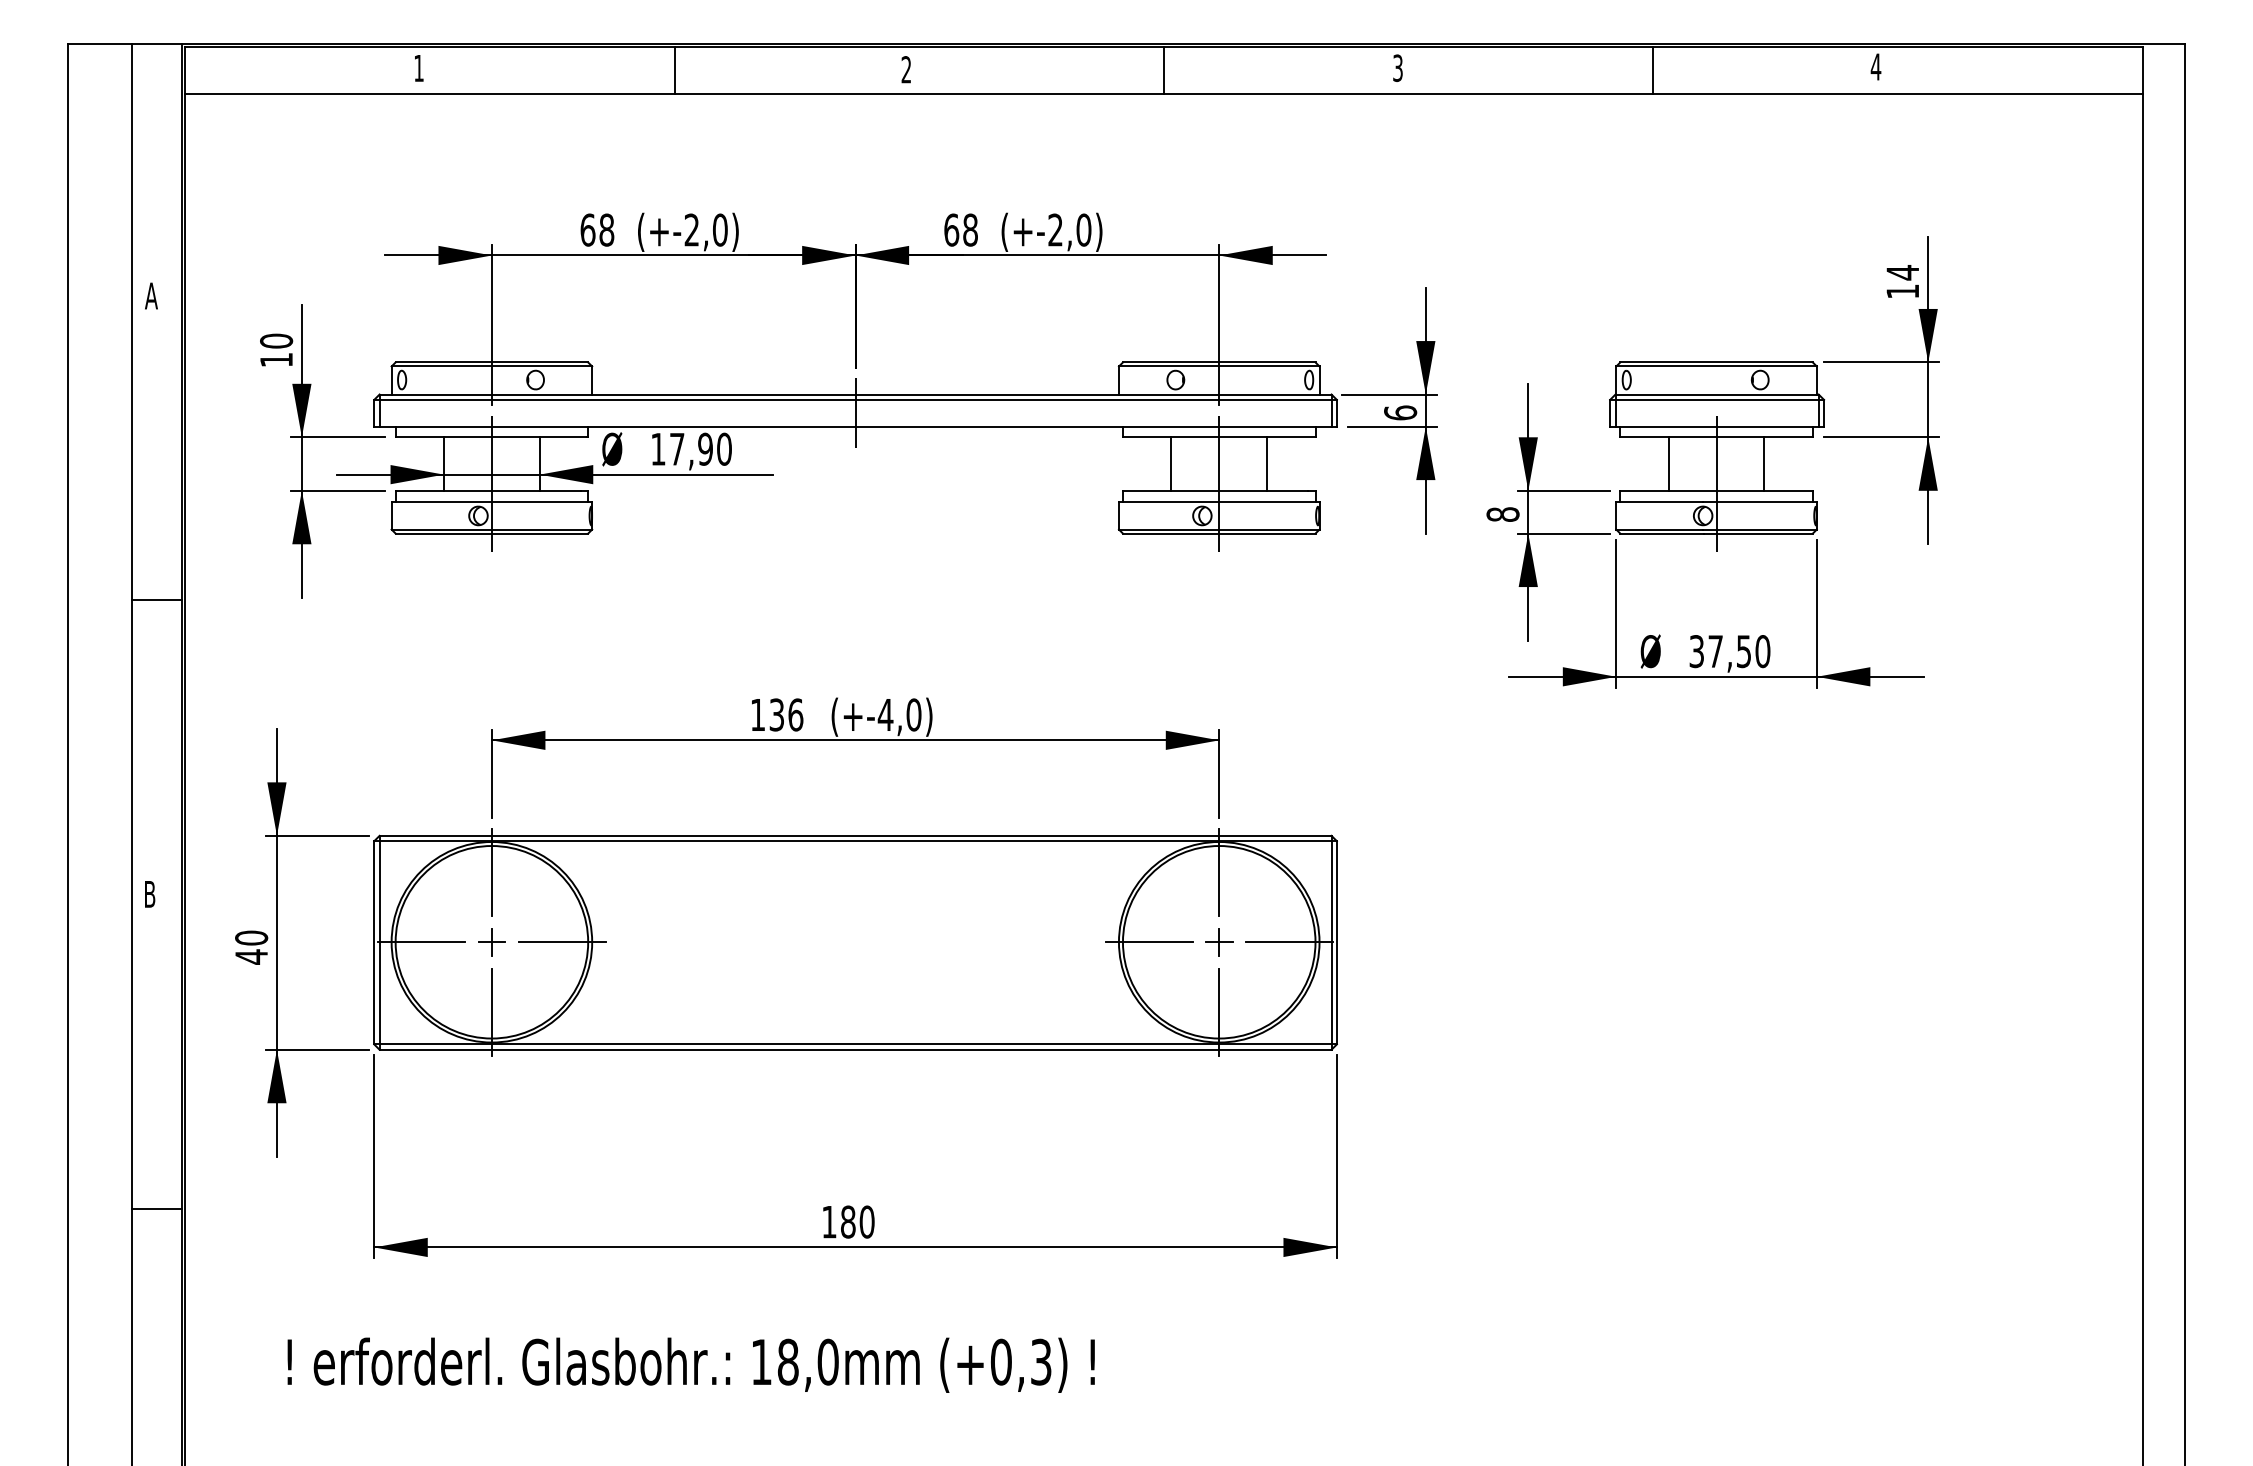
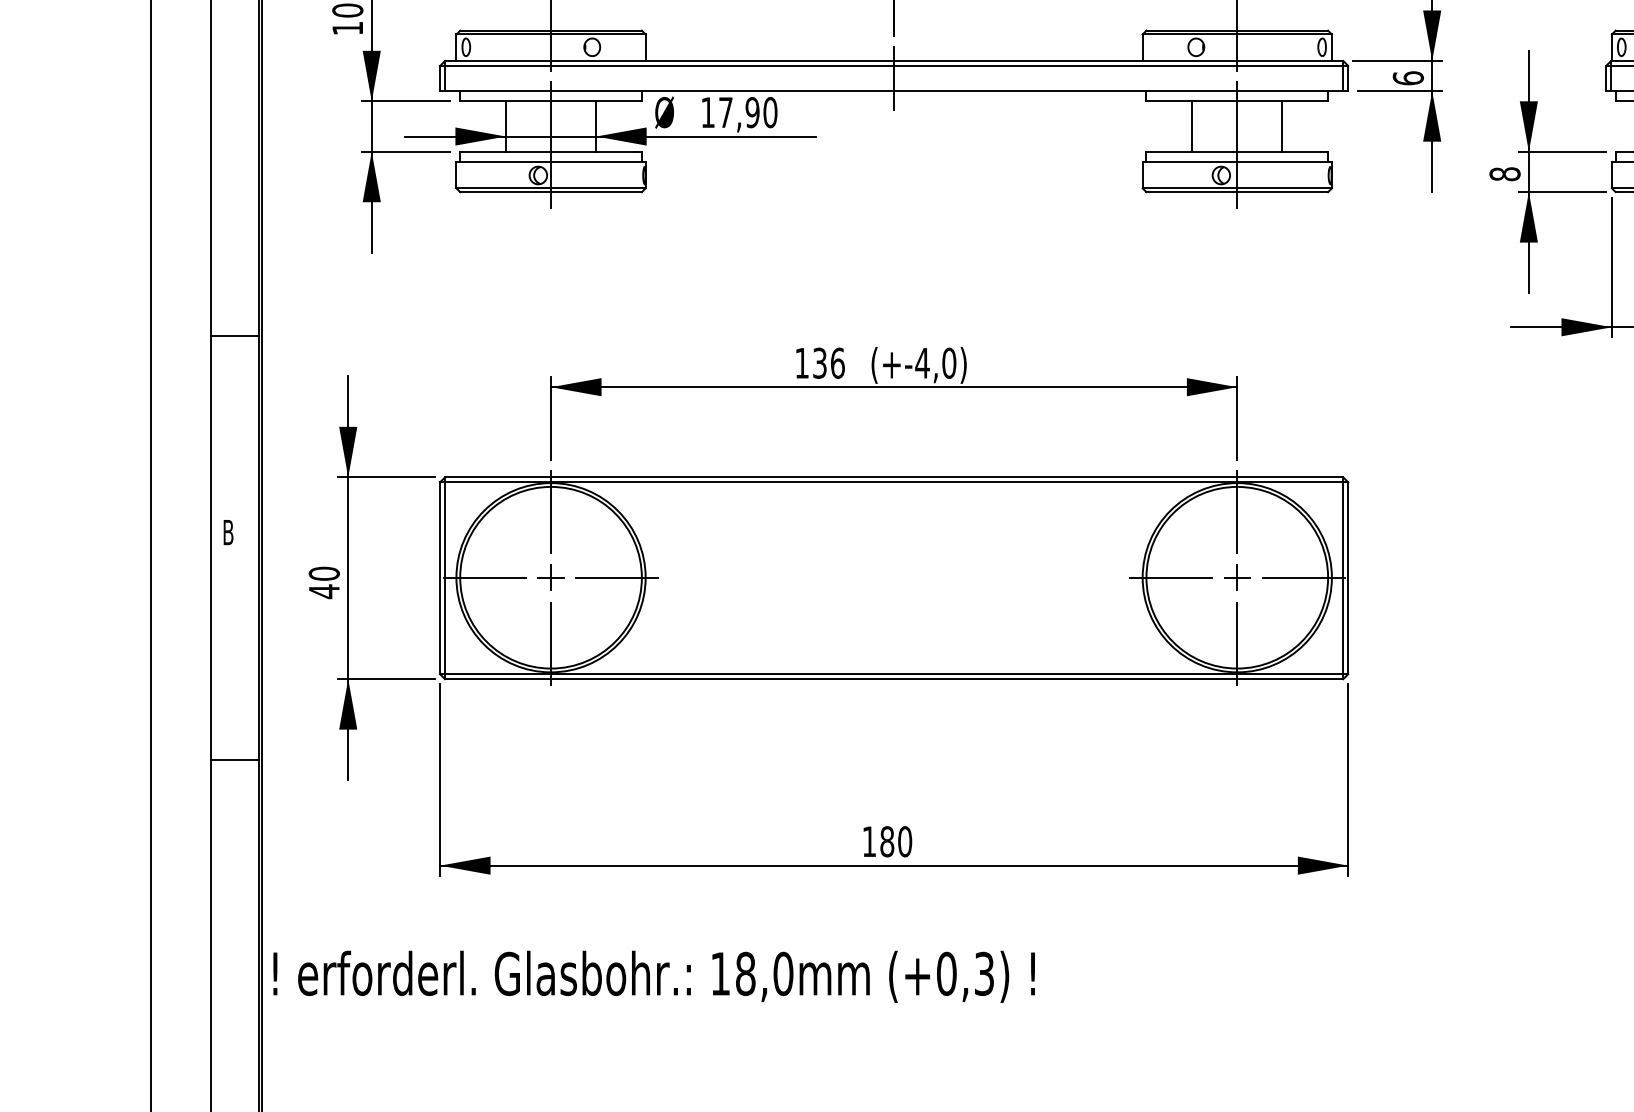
line: (156, 600) -> (234, 336), moved
line: (156, 1208) -> (234, 760), moved
text: (690, 1364) -> (653, 976), moved

